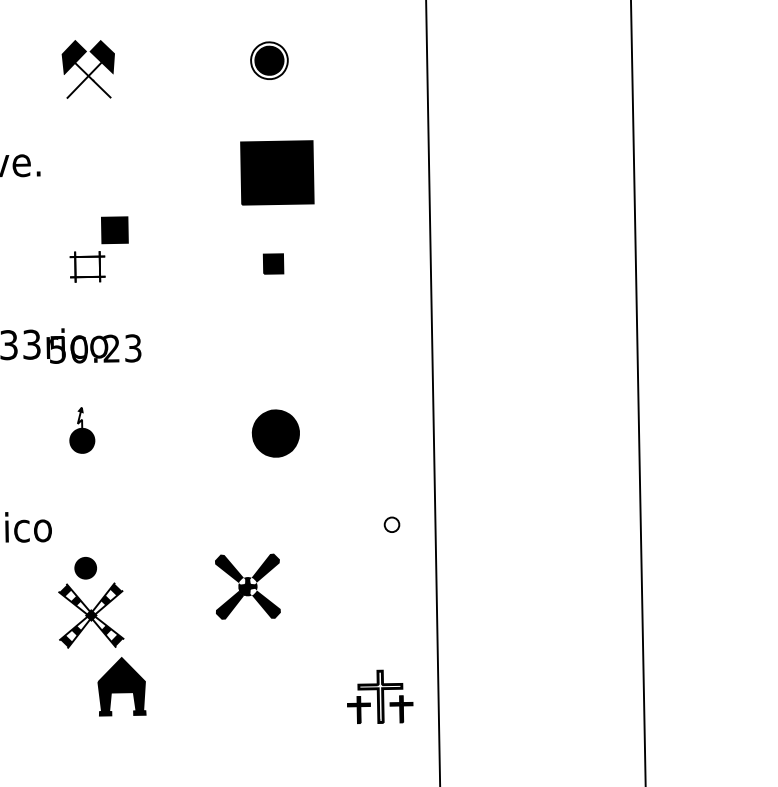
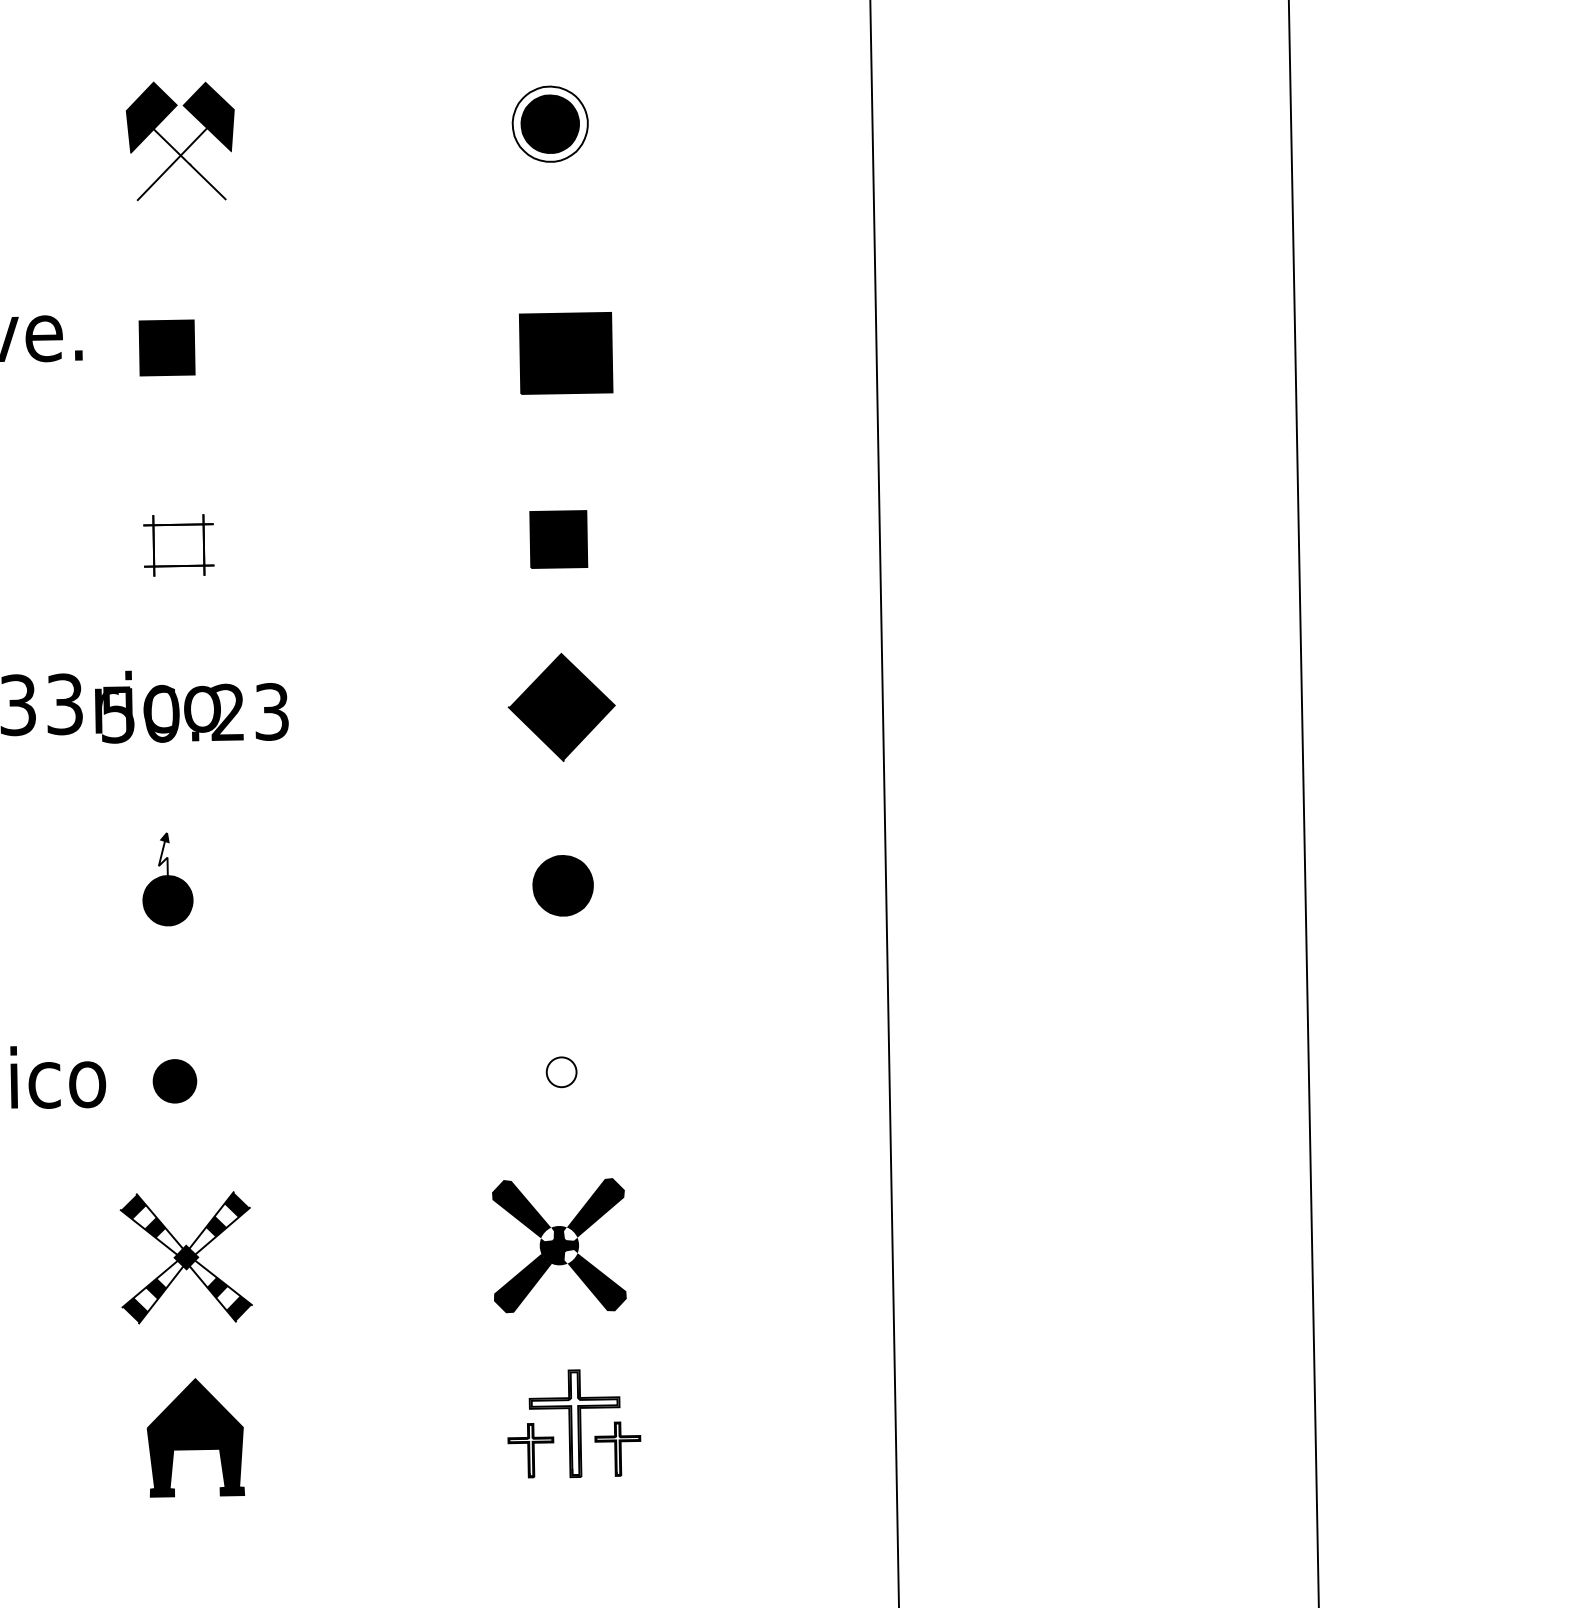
part: (276, 172) -> (564, 352), size x0.62
part: (114, 230) -> (166, 348), moved
part: (273, 263) -> (558, 538), size x1.43
part: (274, 346) -> (560, 707), added
part: (275, 433) -> (562, 885), size x0.62
part: (391, 524) -> (560, 1071), moved
part: (85, 568) -> (174, 1081), moved
part: (247, 586) -> (558, 1245), moved
part: (121, 686) -> (194, 1437), moved
part: (380, 696) -> (574, 1422), moved

